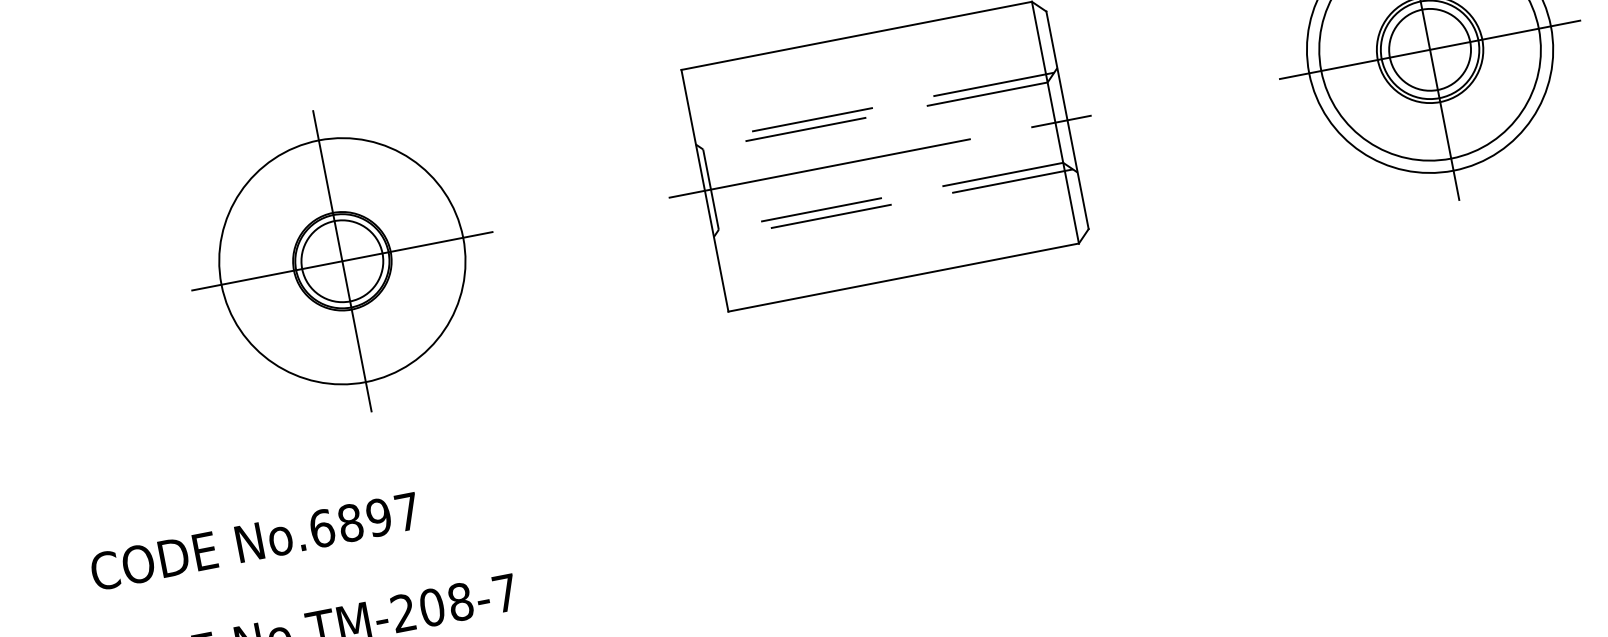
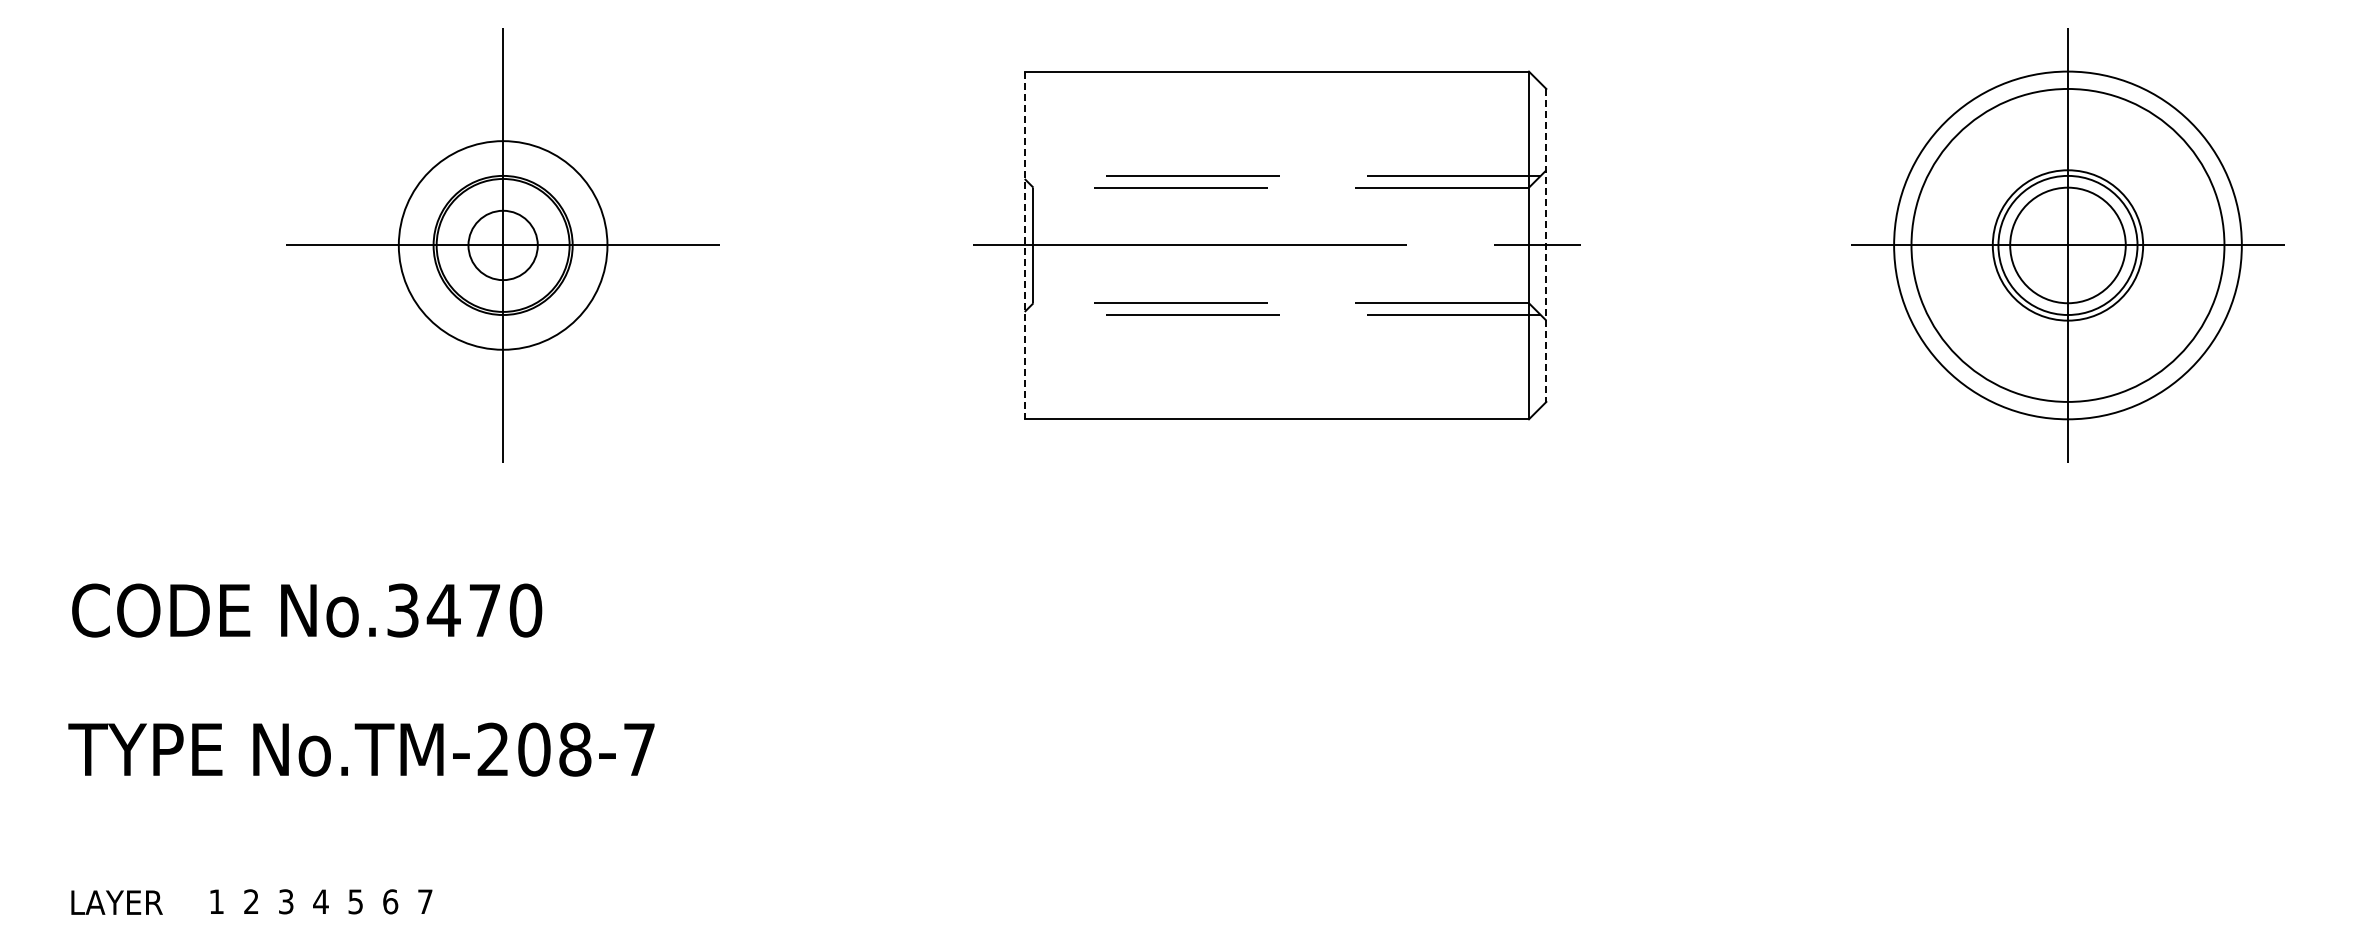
line: (1067, 120) -> (1546, 245), solid -> dashed
line: (704, 190) -> (1024, 245), solid -> dashed
circle: (341, 261) -> (502, 245), size x0.6
circle: (342, 261) -> (503, 245), size x0.6
text: (364, 520) -> (464, 610), No.6897 -> No.3470

